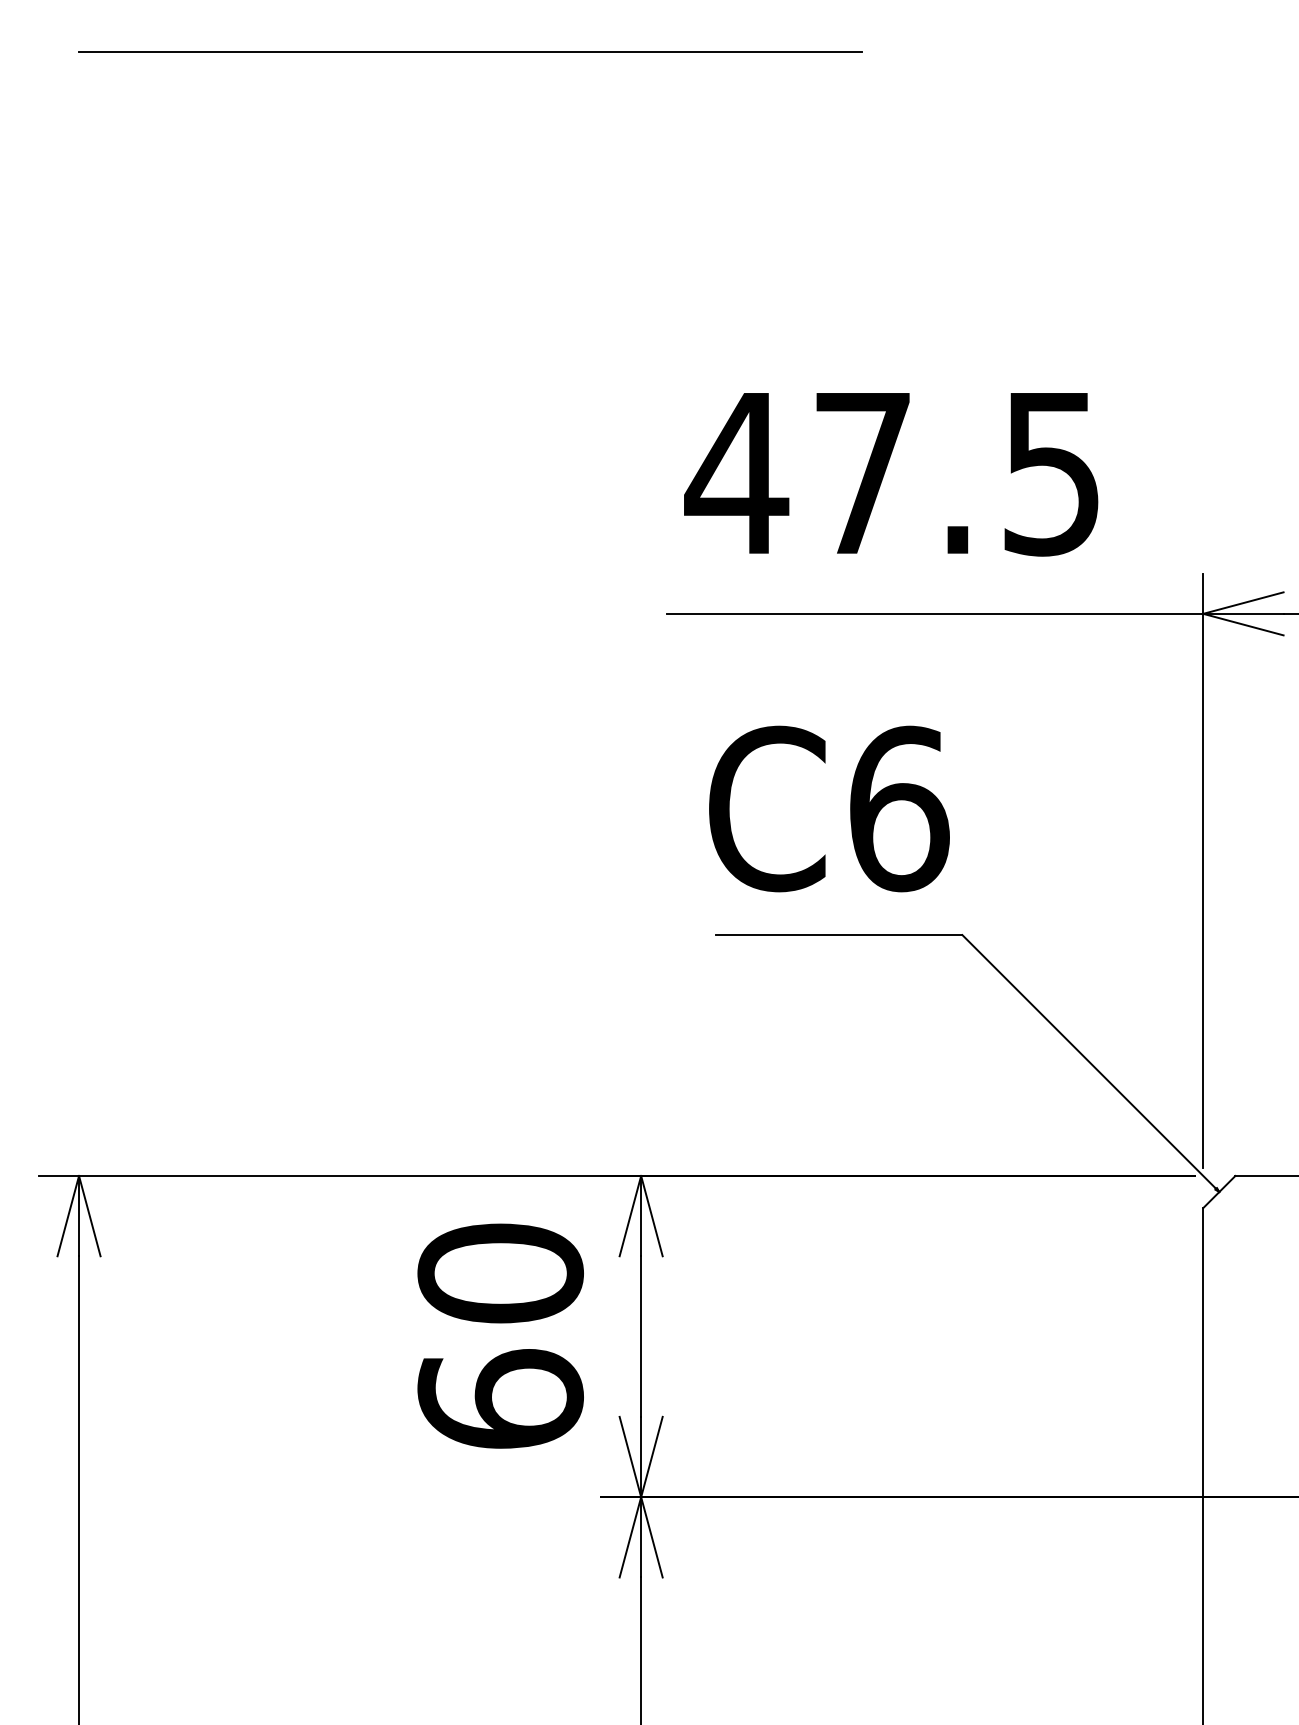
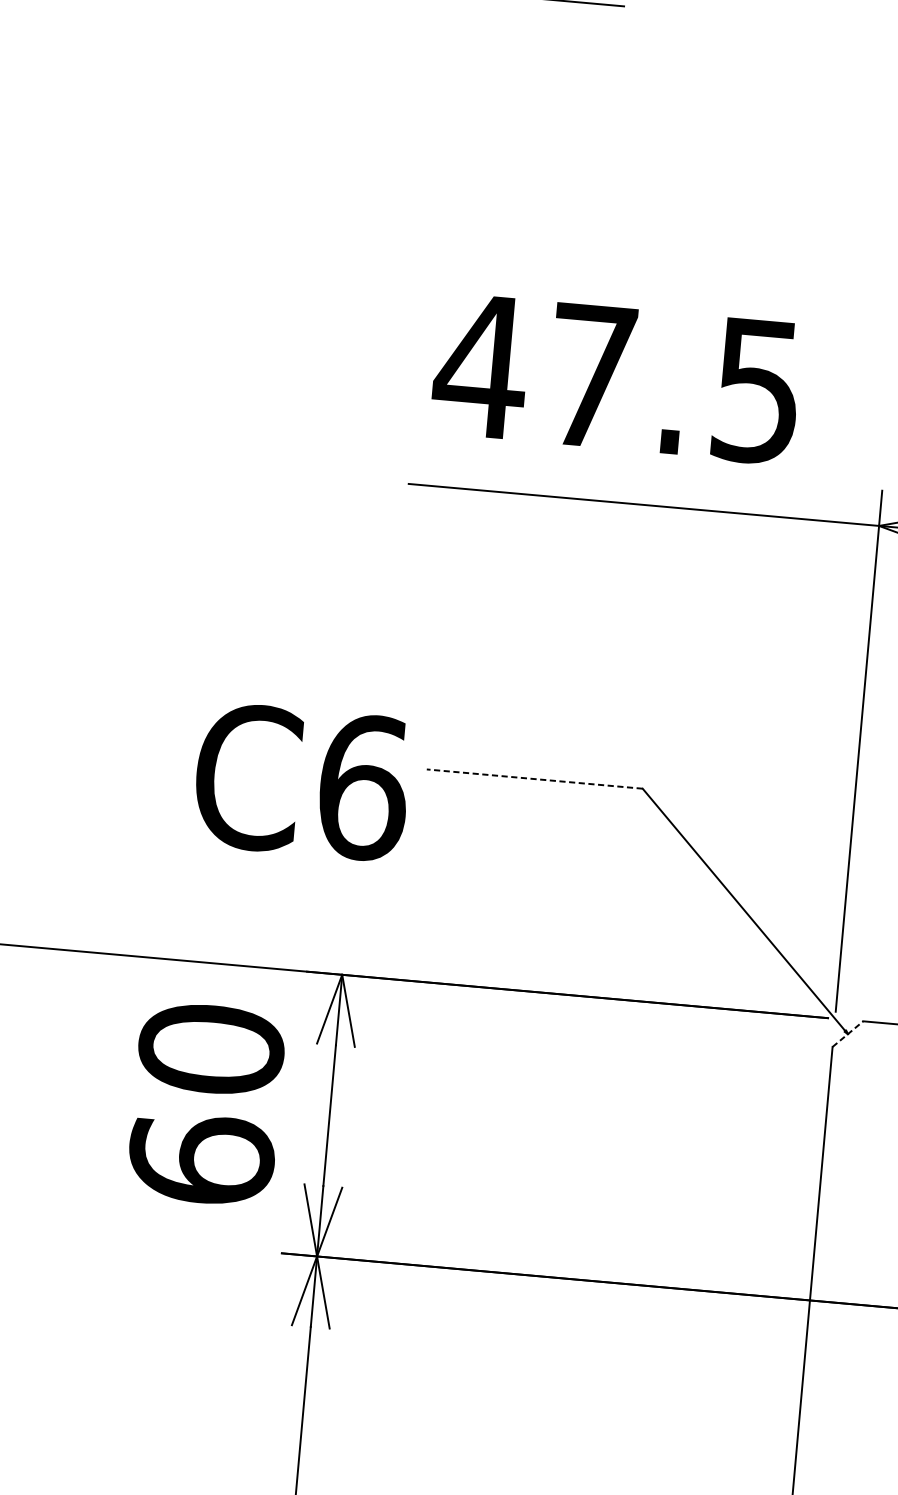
text: (829, 808) -> (302, 781), moved
line: (838, 935) -> (534, 779), solid -> dashed
line: (1219, 1192) -> (848, 1034), solid -> dashed

